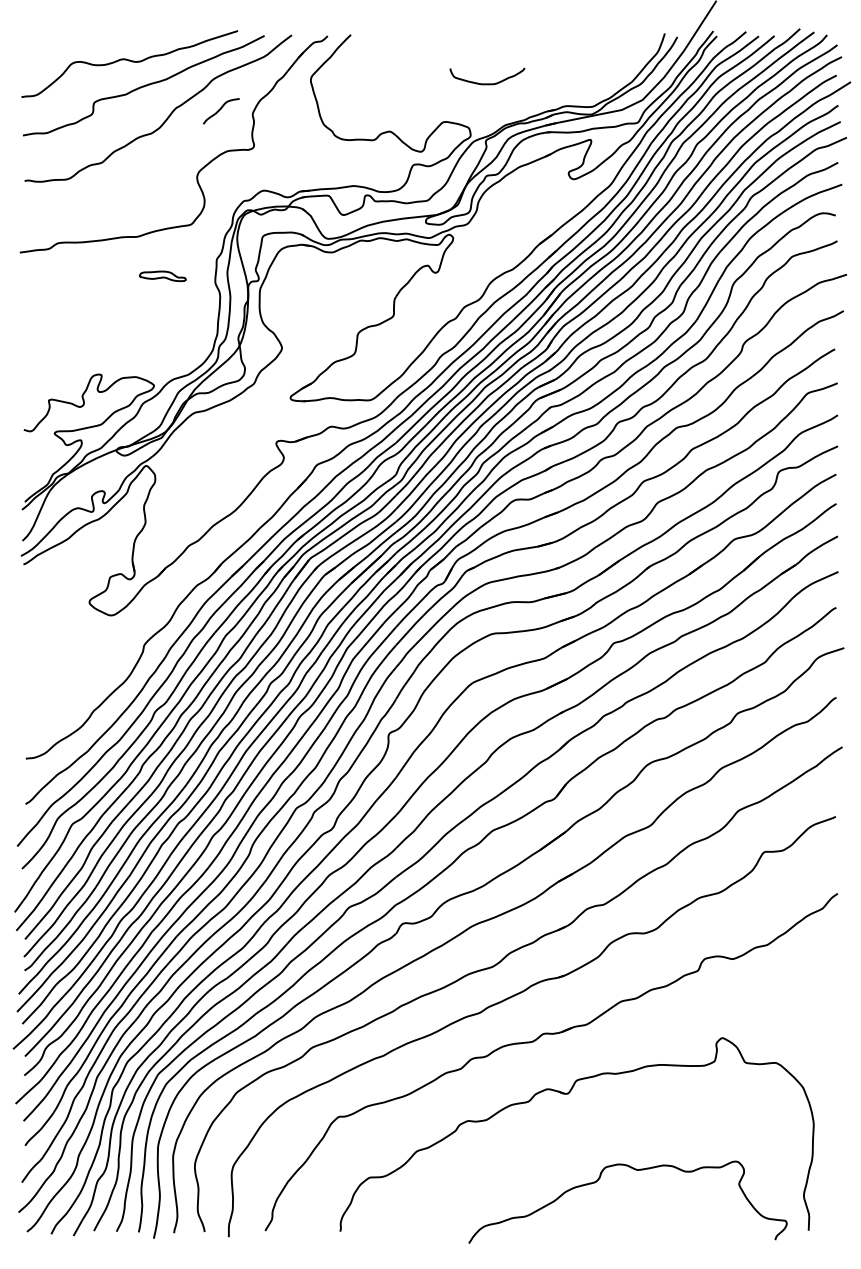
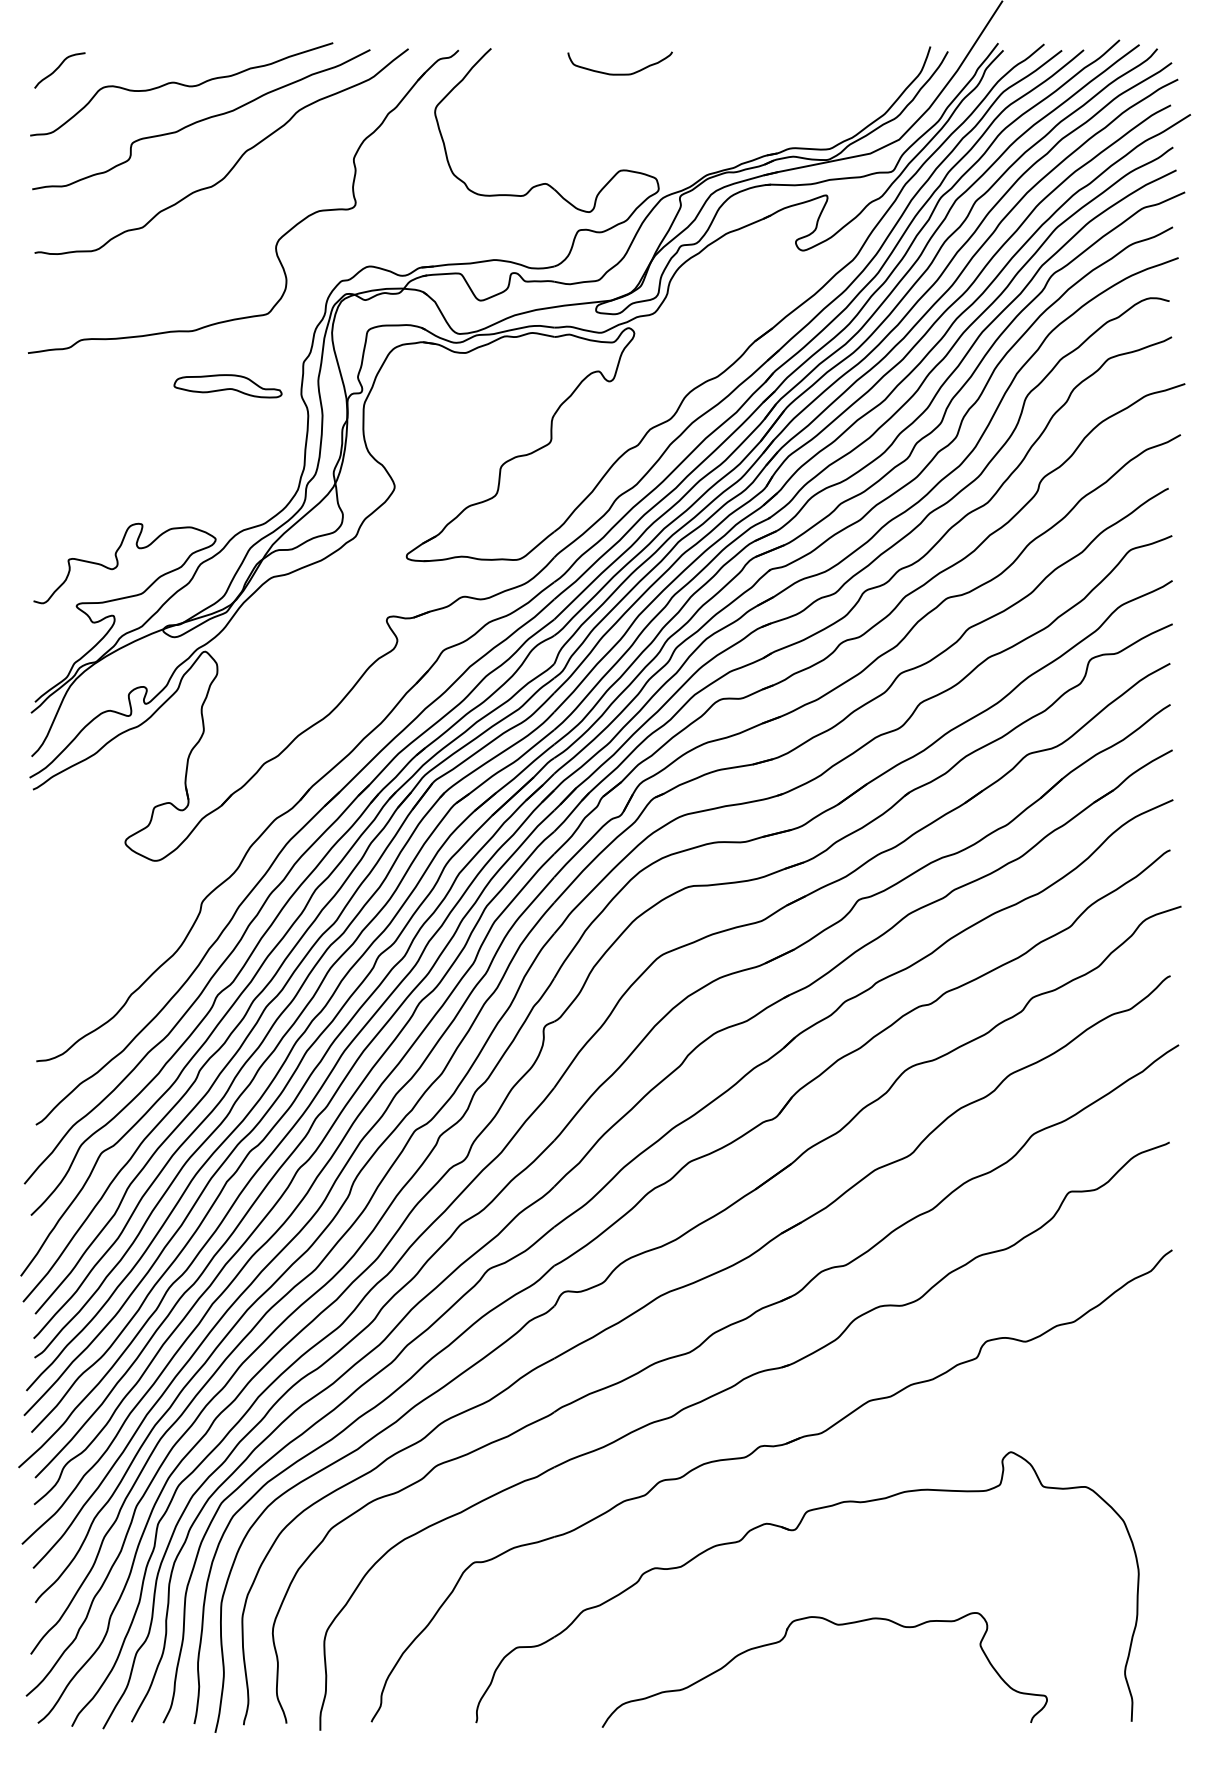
curve: (486, 83) -> (619, 73), moved
curve: (220, 109) -> (58, 68), moved
part: (162, 276) -> (227, 386), size x1.67
part: (636, 1170) -> (836, 1625), moved

